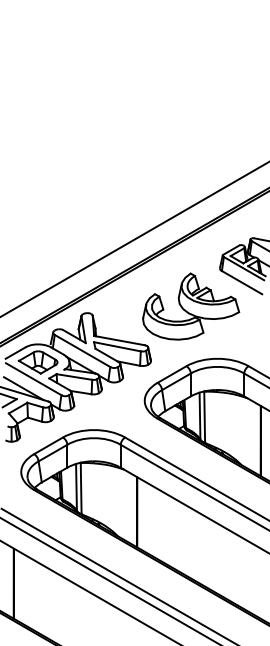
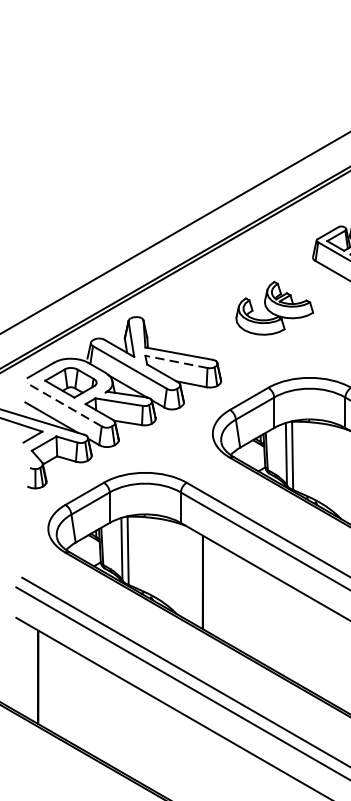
part: (191, 306) -> (275, 308), size x0.6
line: (117, 346) -> (176, 361), solid -> dashed
line: (33, 379) -> (64, 405), solid -> dashed

